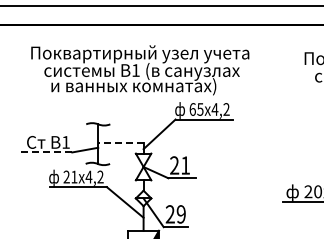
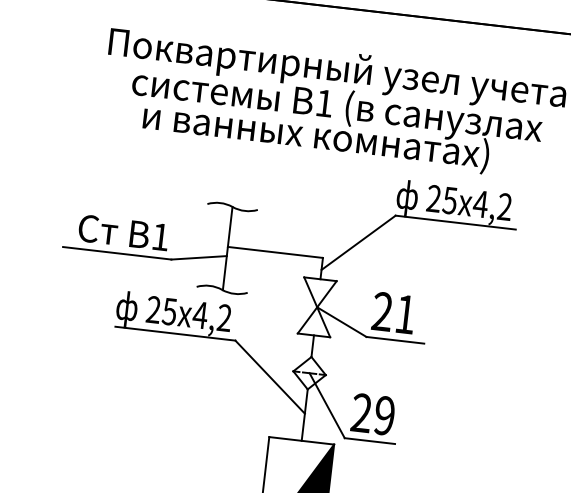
text: (192, 109) -> (433, 198), 65 -> 25
line: (120, 143) -> (274, 252), dashed -> solid
line: (46, 152) -> (117, 253), dashed -> solid
text: (74, 176) -> (170, 310), 21 -> 25

